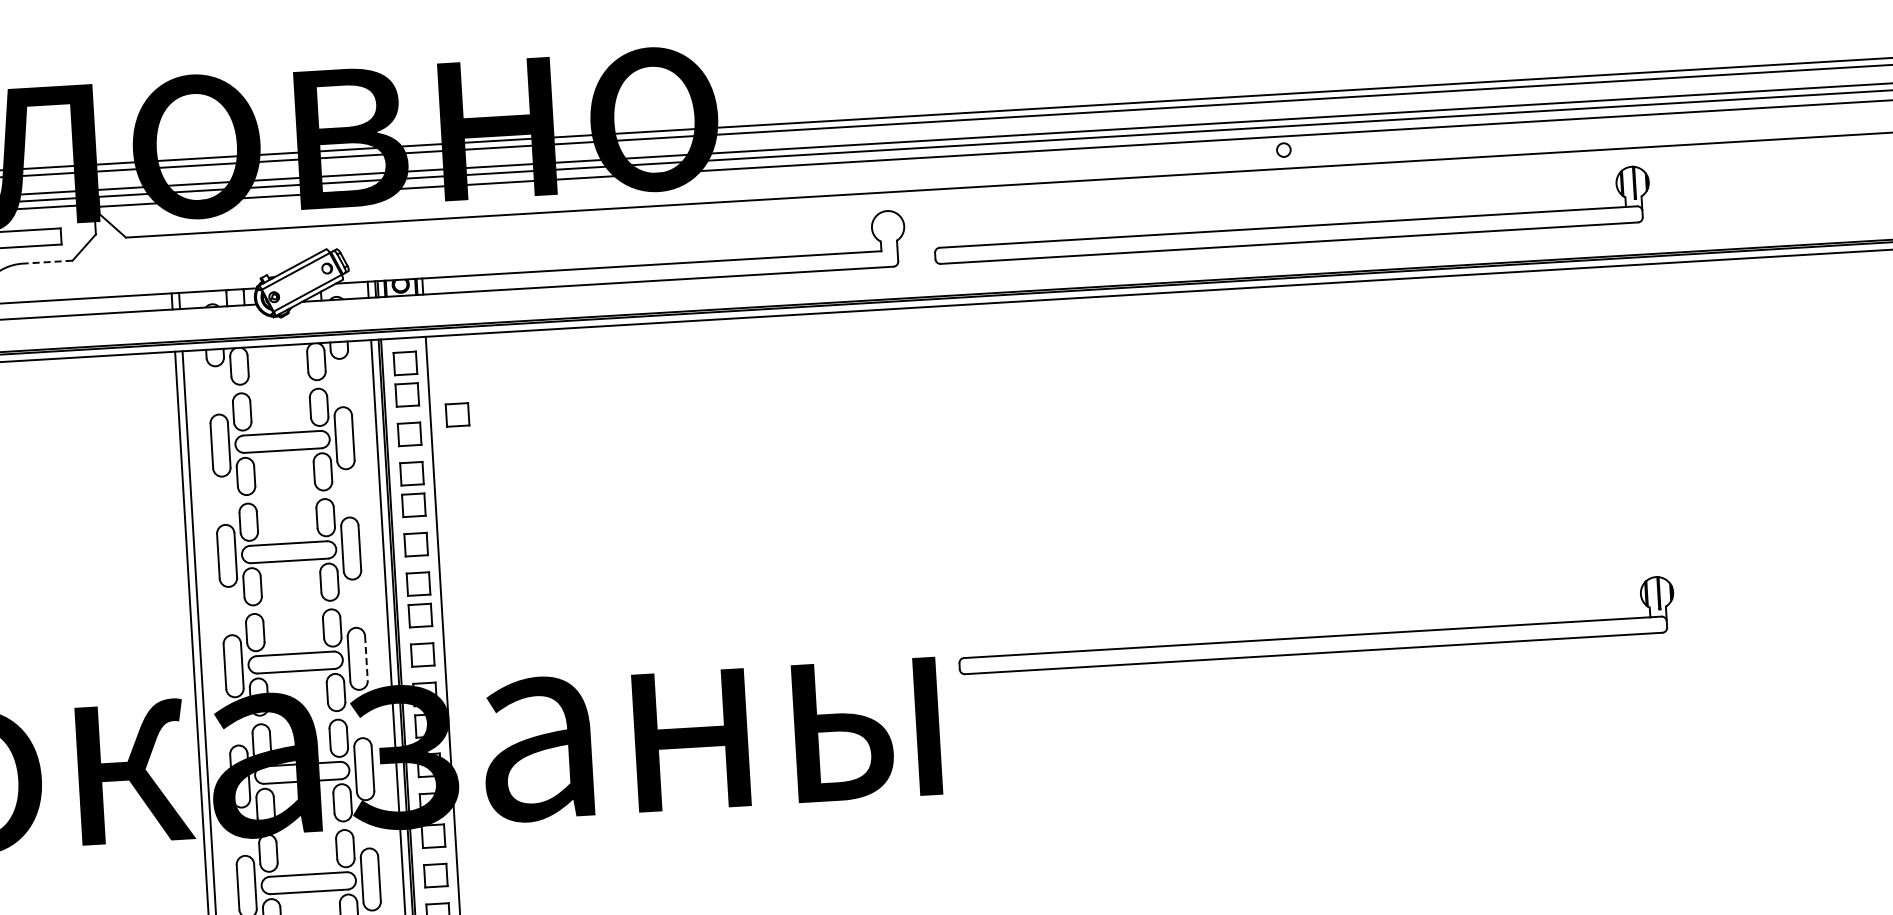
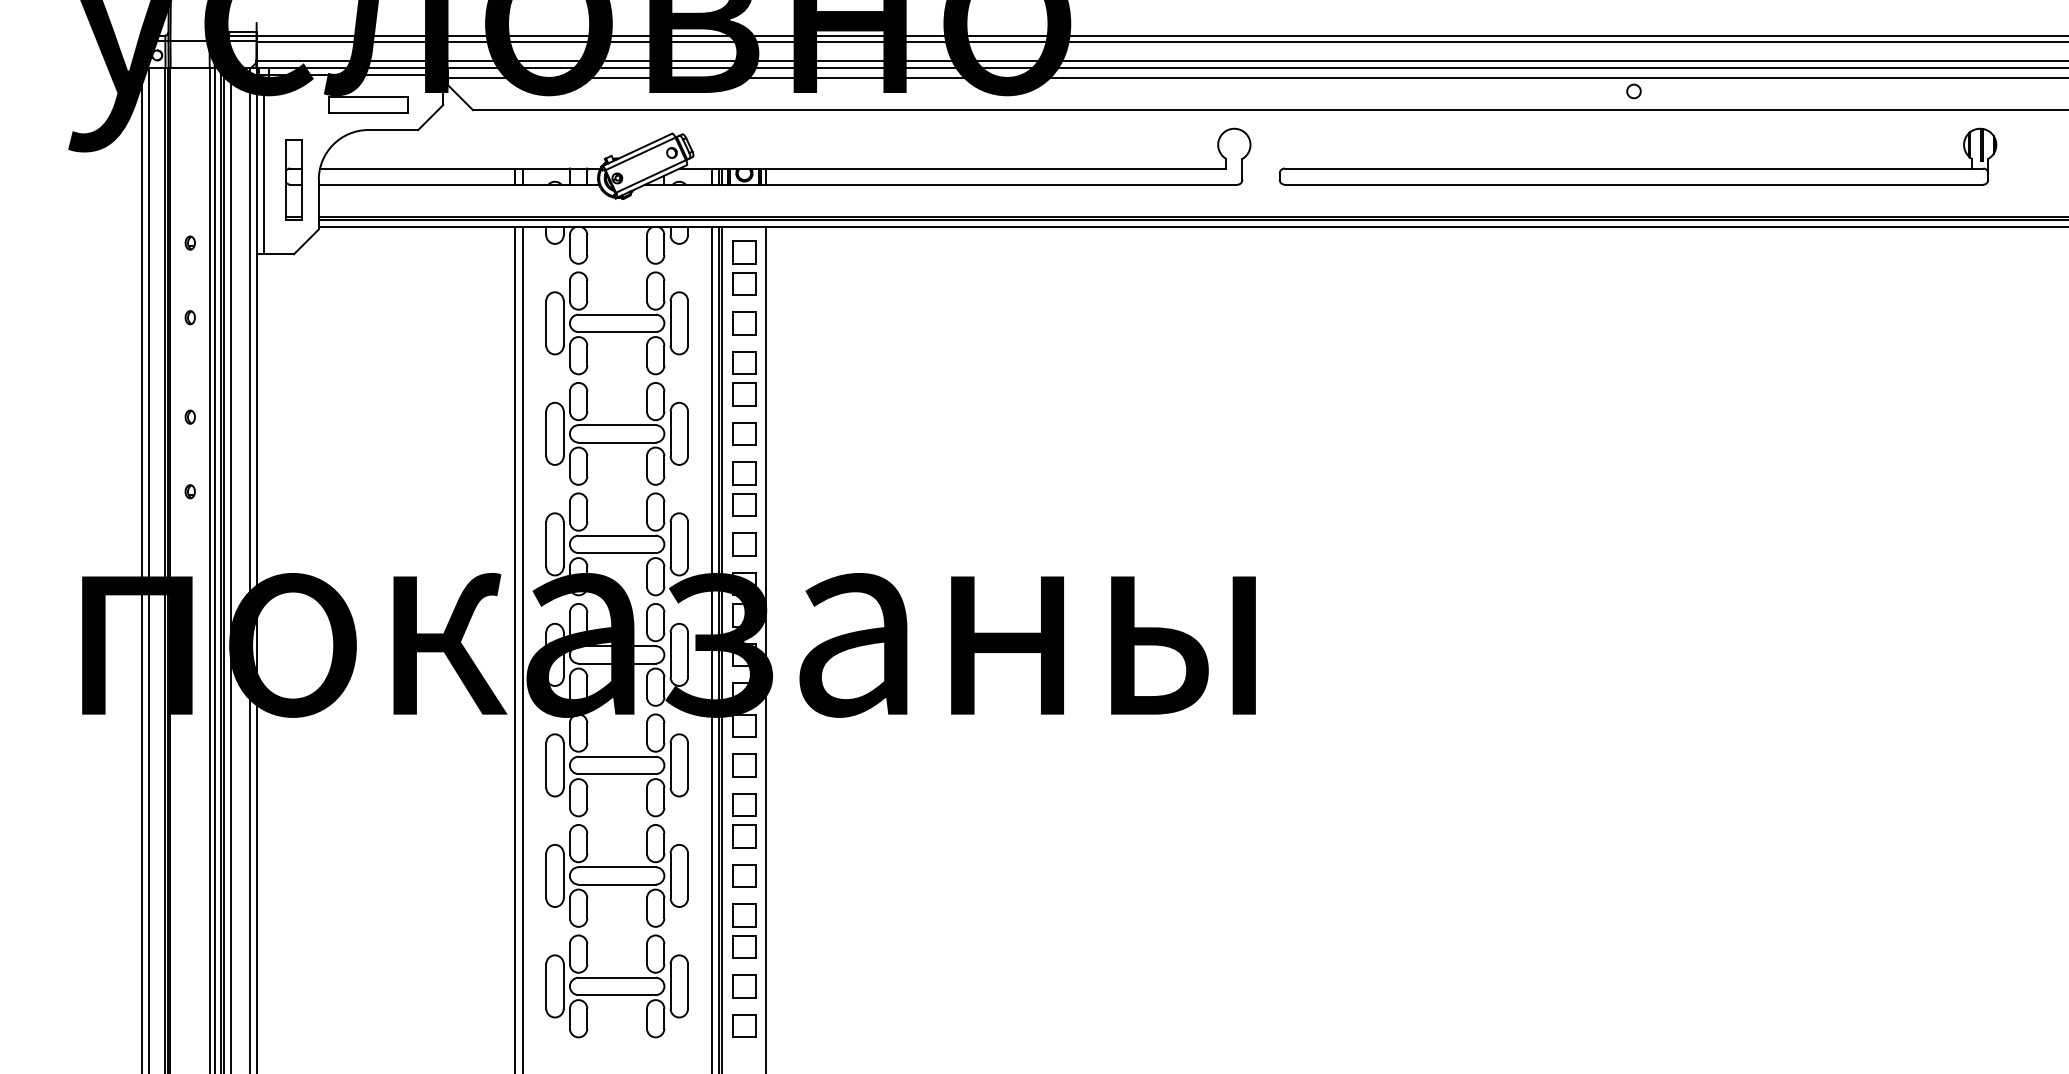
line: (47, 262) -> (393, 130), dashed -> solid
part: (457, 414) -> (793, 306), removed
part: (1316, 637) -> (1637, 579), removed
line: (366, 658) -> (688, 544), dashed -> solid

